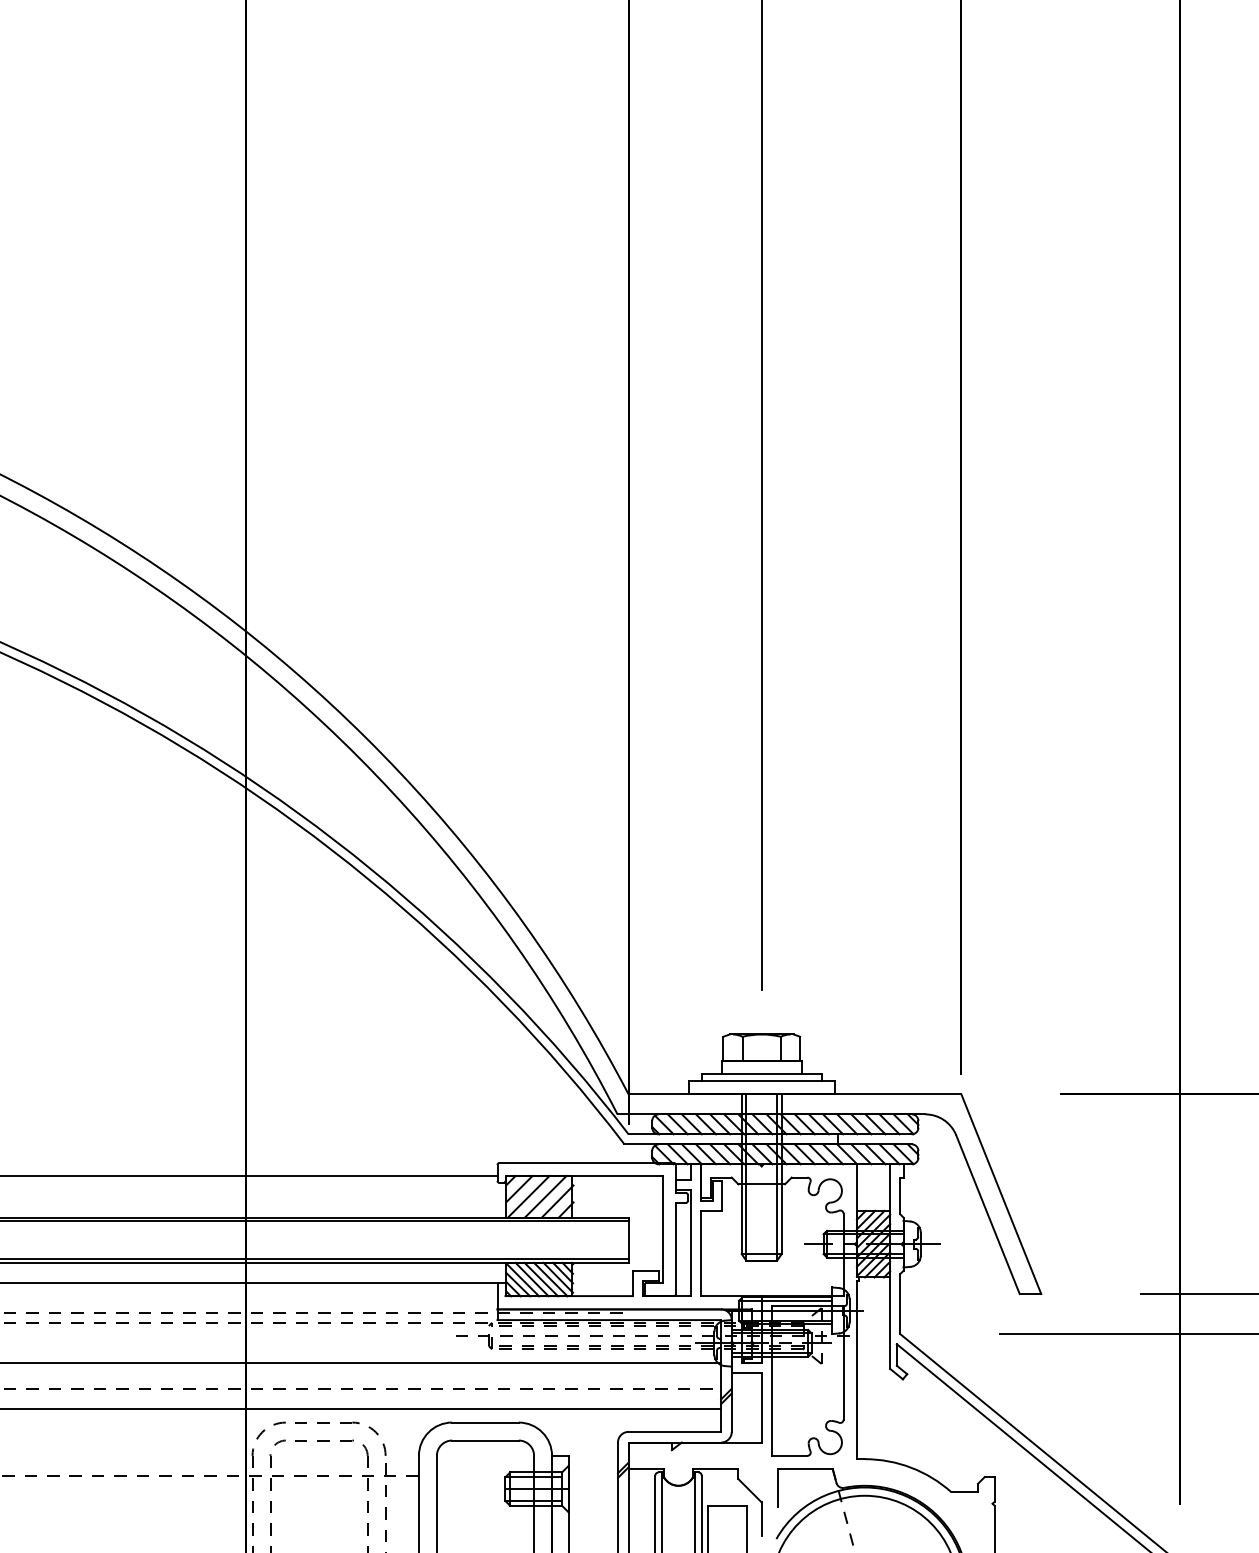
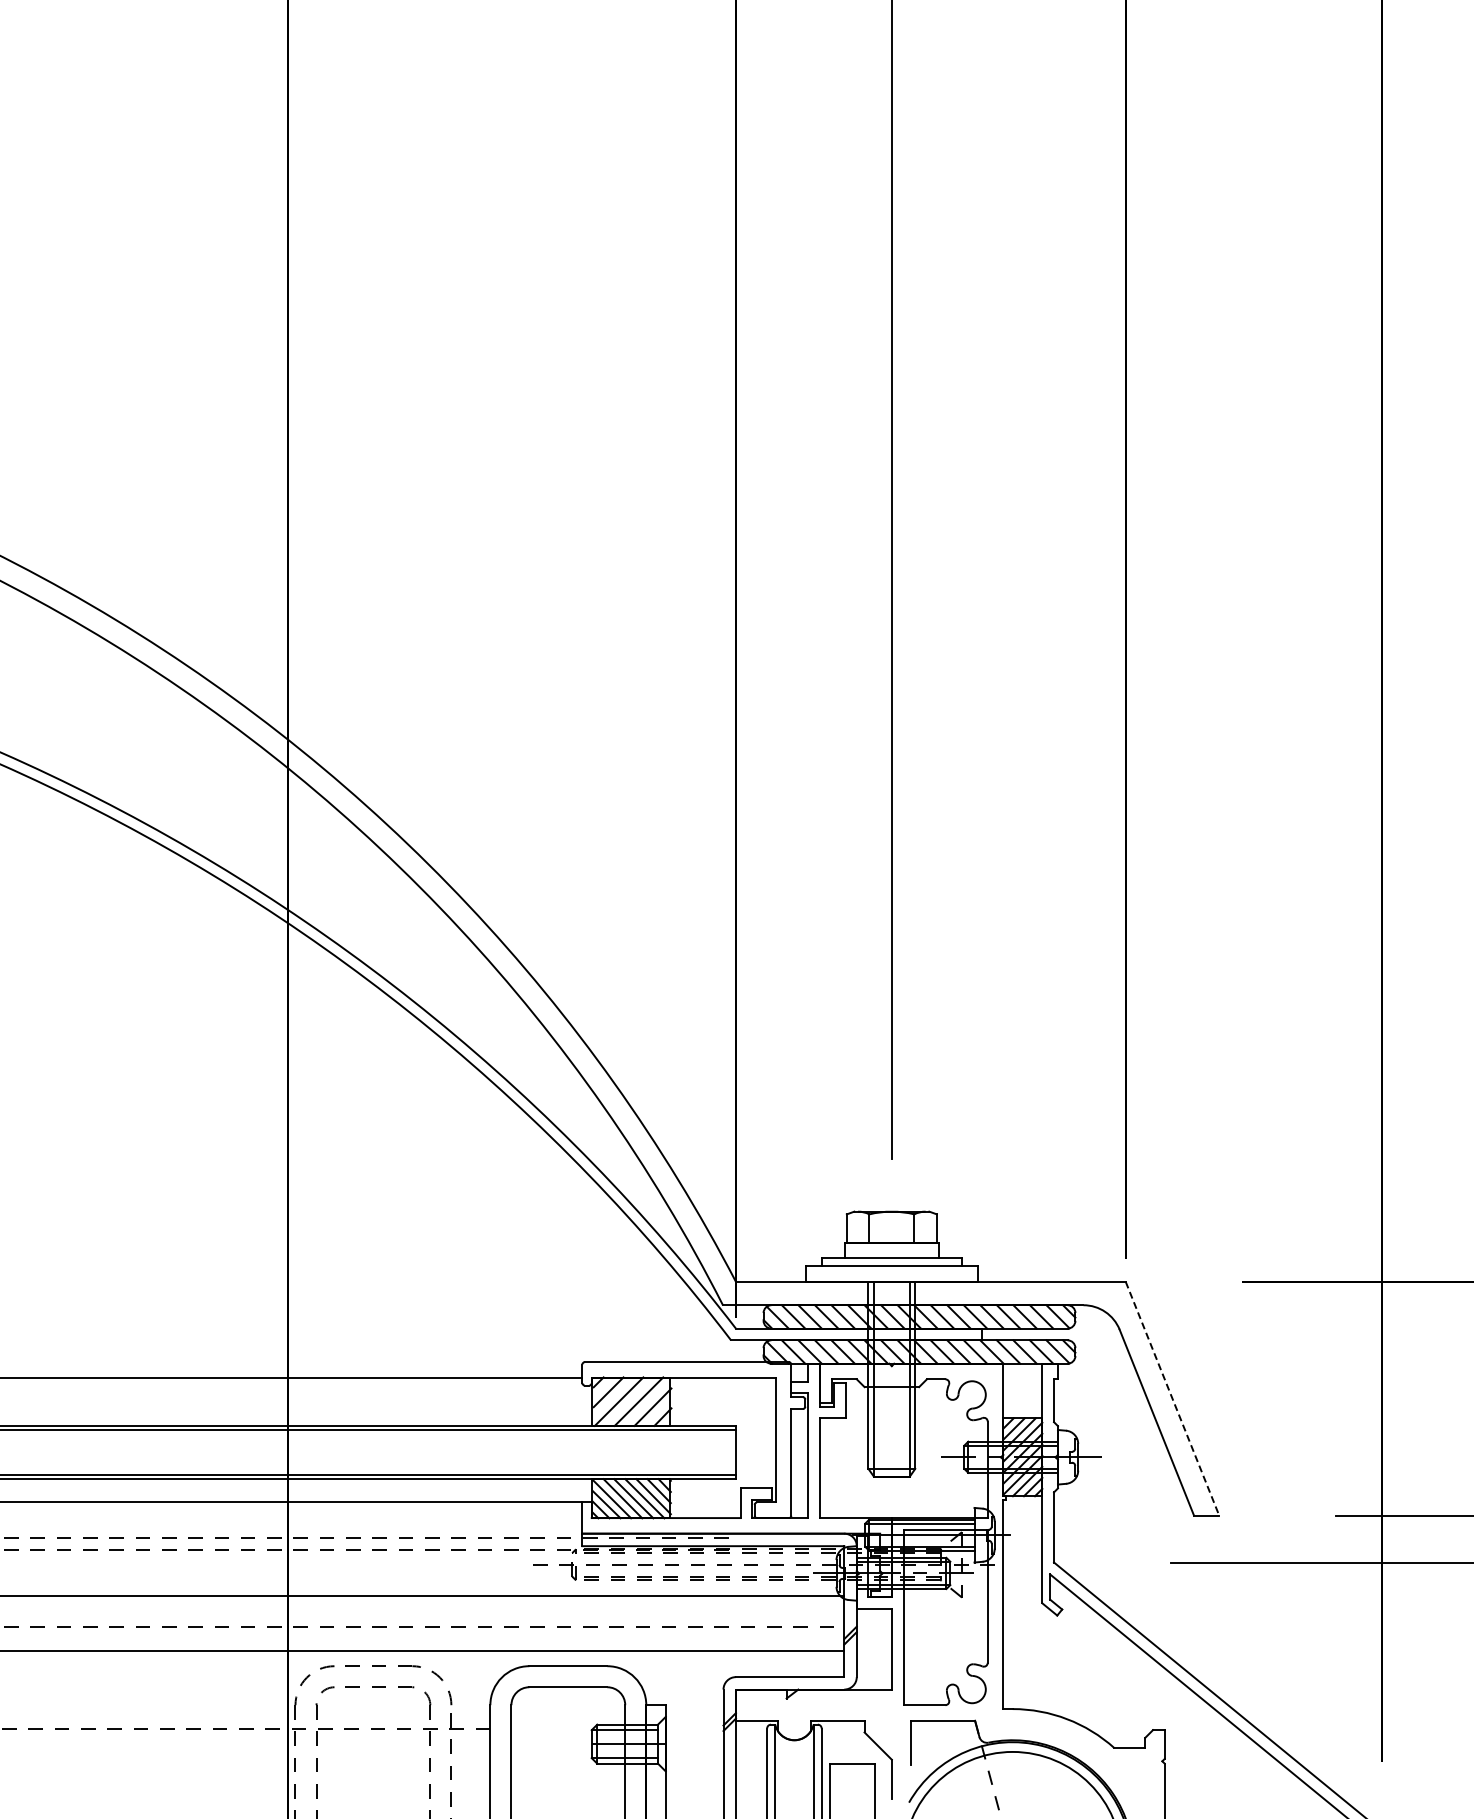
line: (1001, 1194) -> (1172, 1398), solid -> dashed

